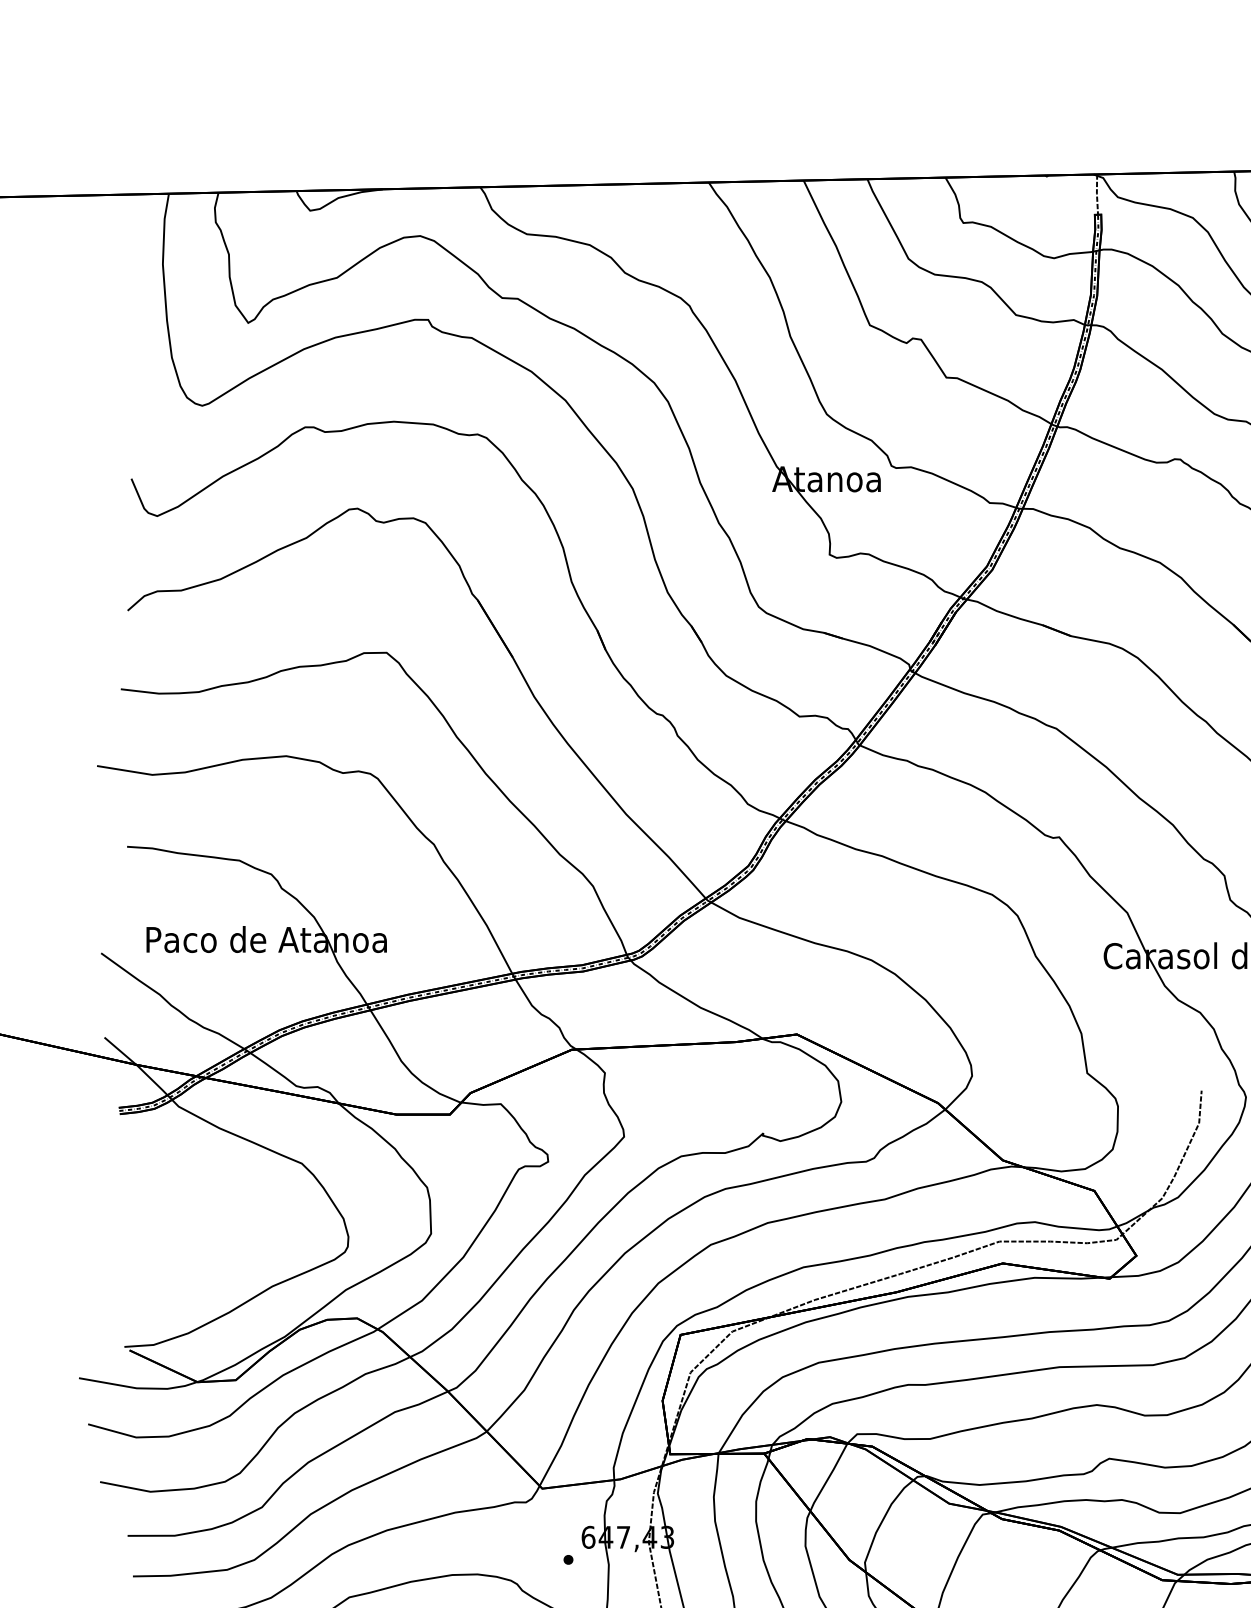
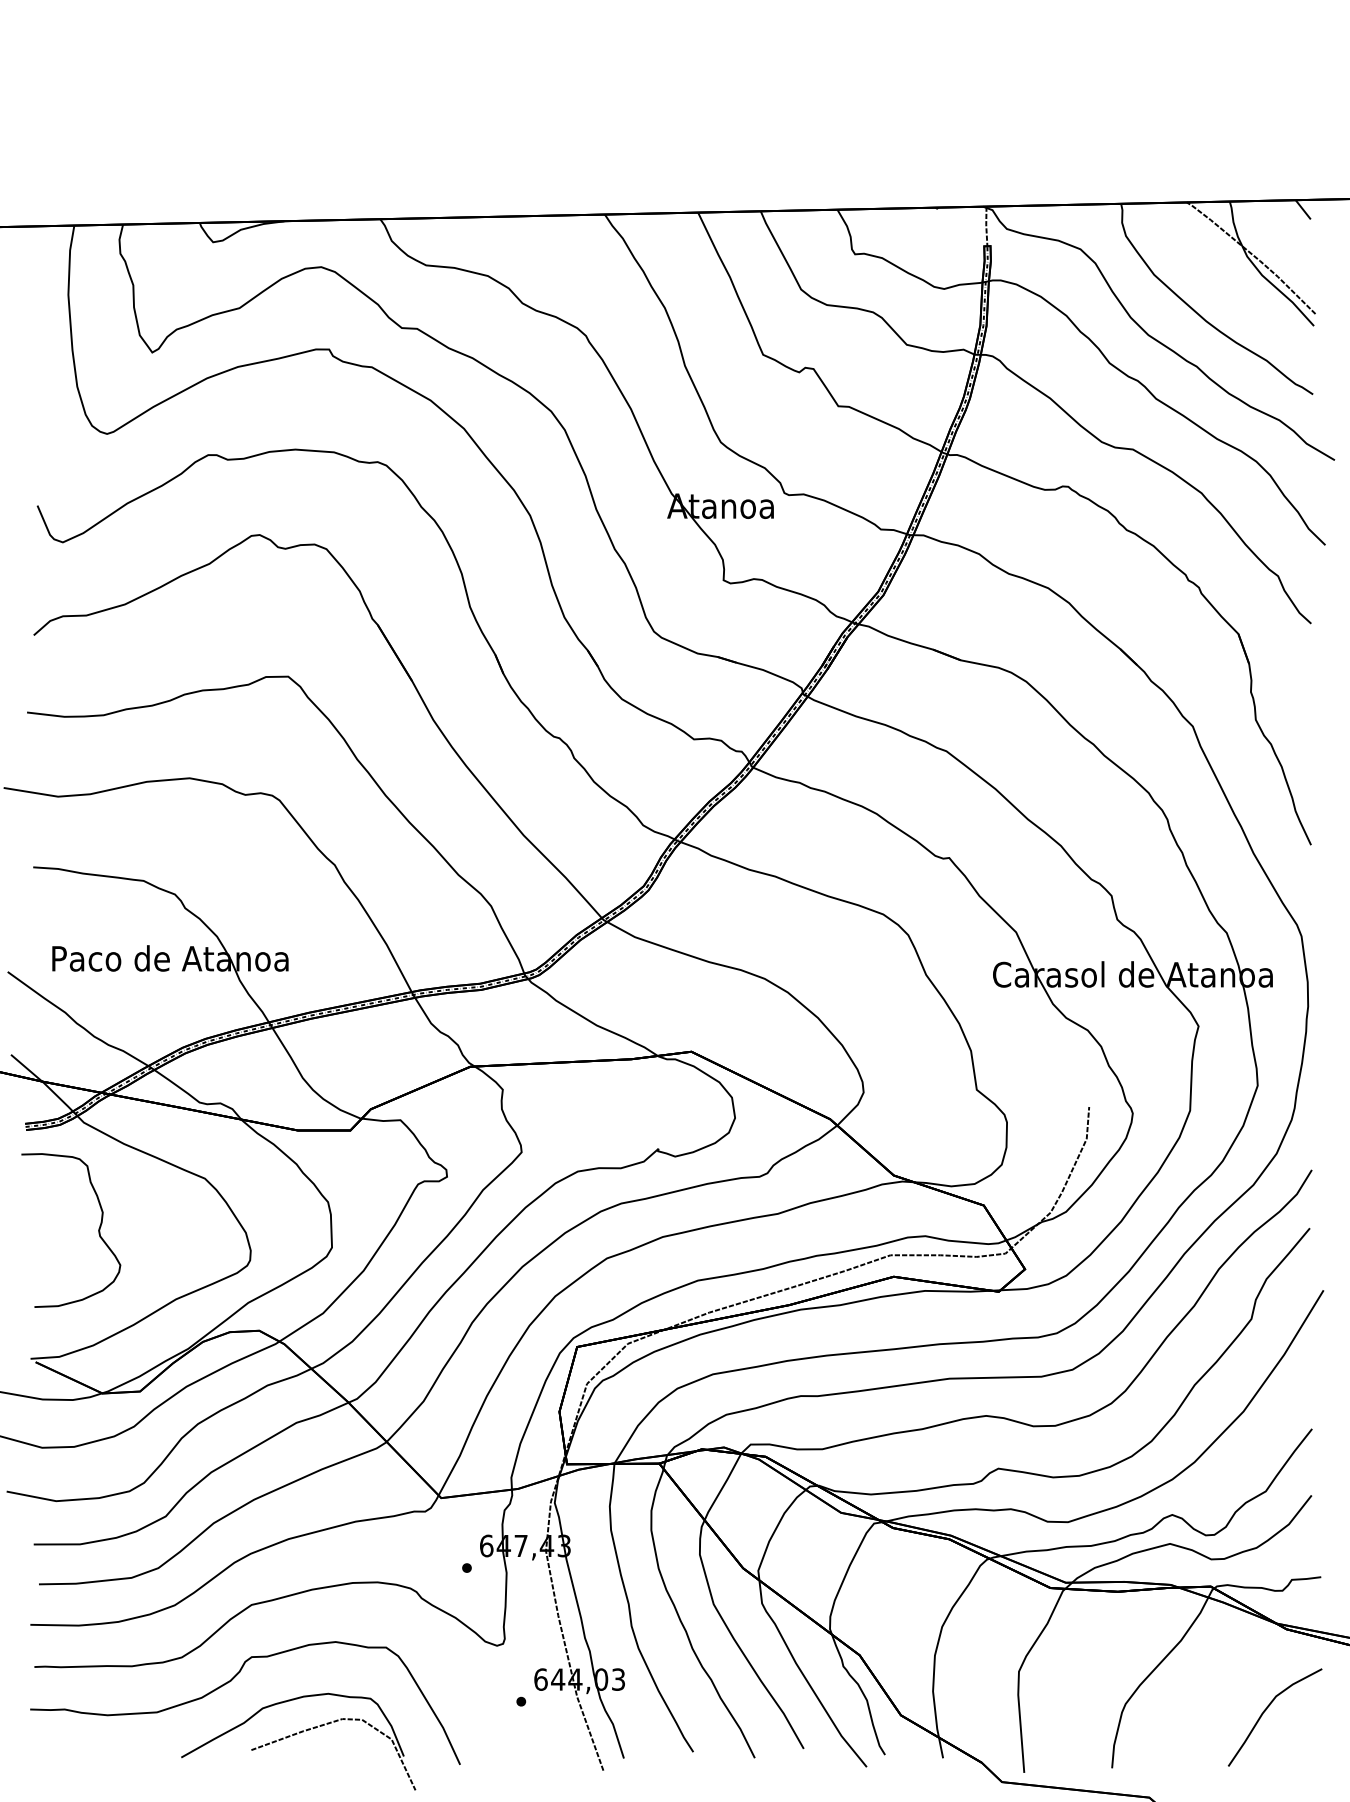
curve: (193, 1216) -> (98, 1230), added

